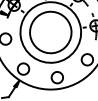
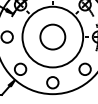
circle: (50, 31) -> (52, 36), size x0.6

